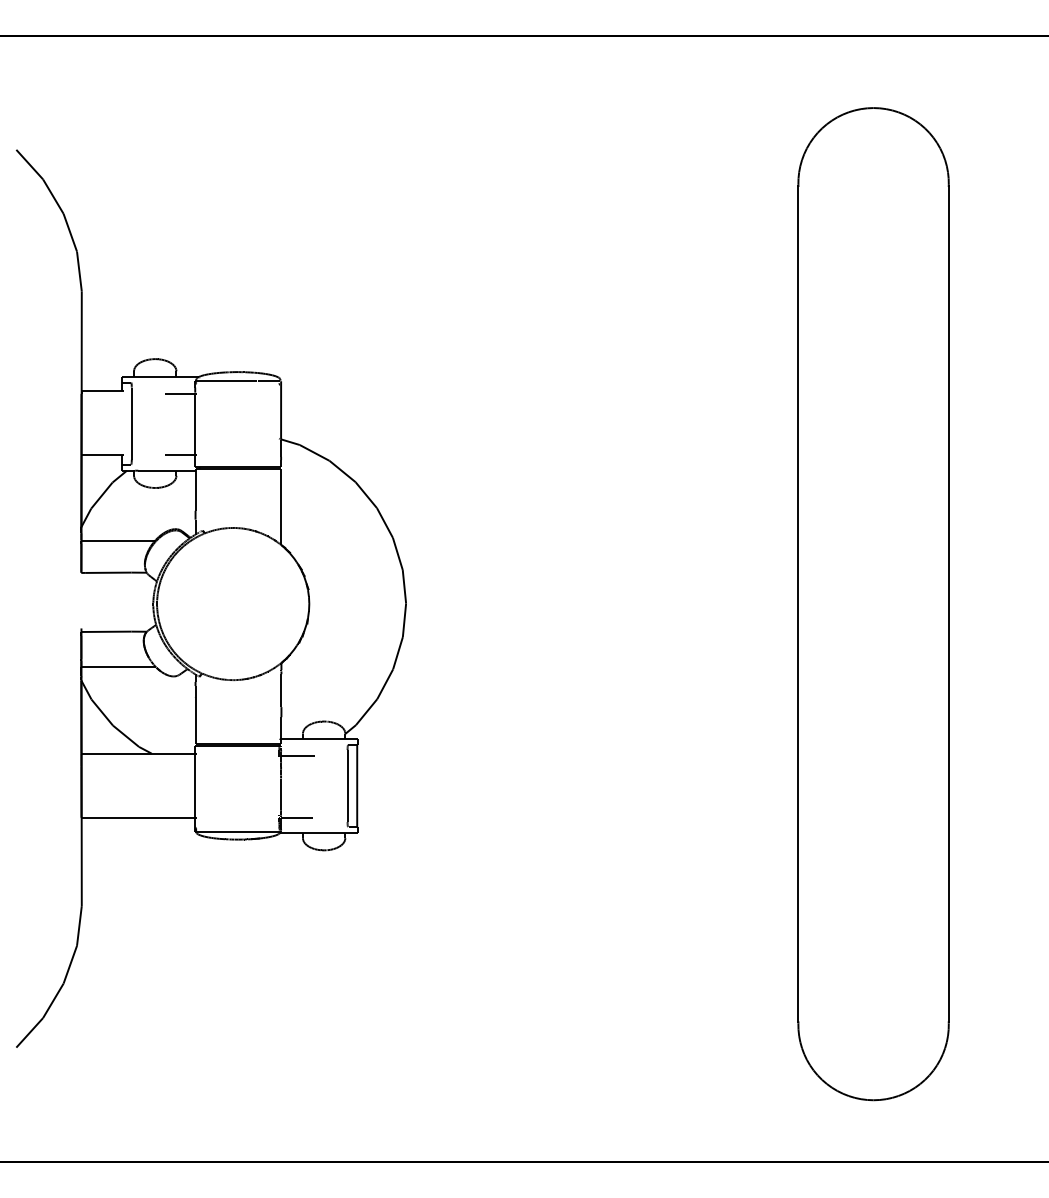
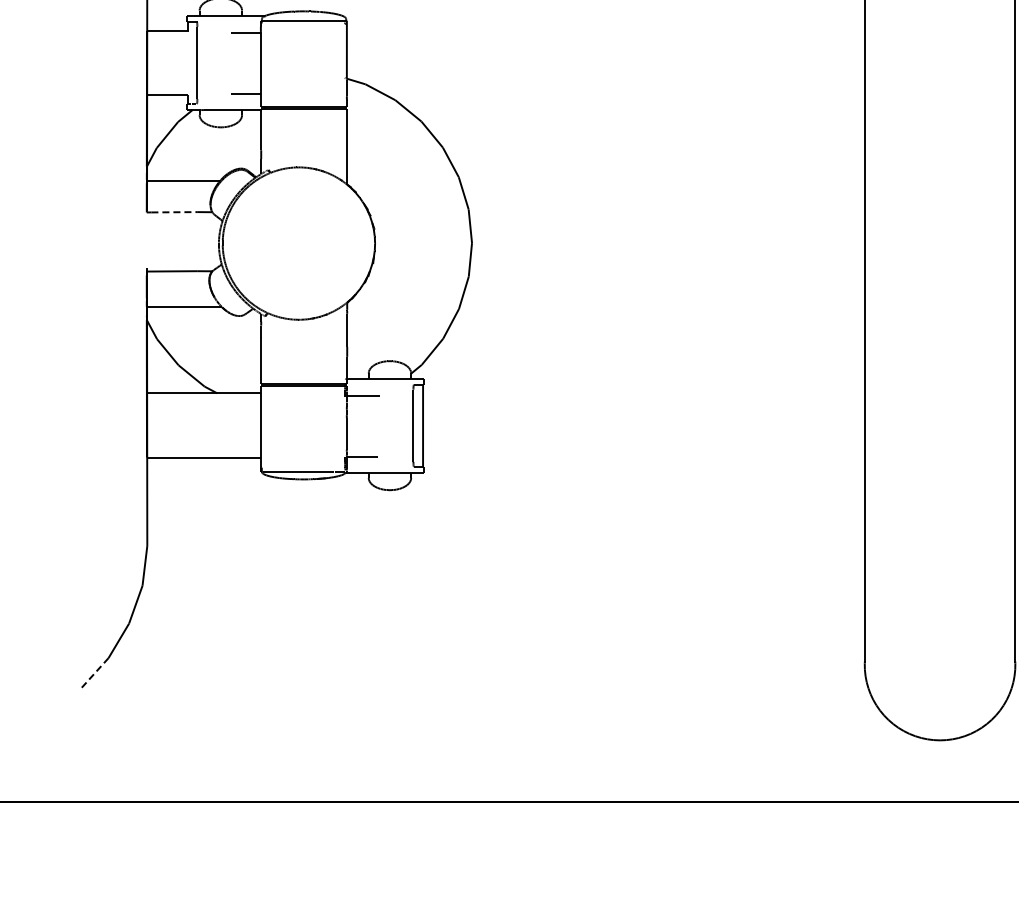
line: (108, 572) -> (174, 211), solid -> dashed
line: (29, 1032) -> (94, 672), solid -> dashed

